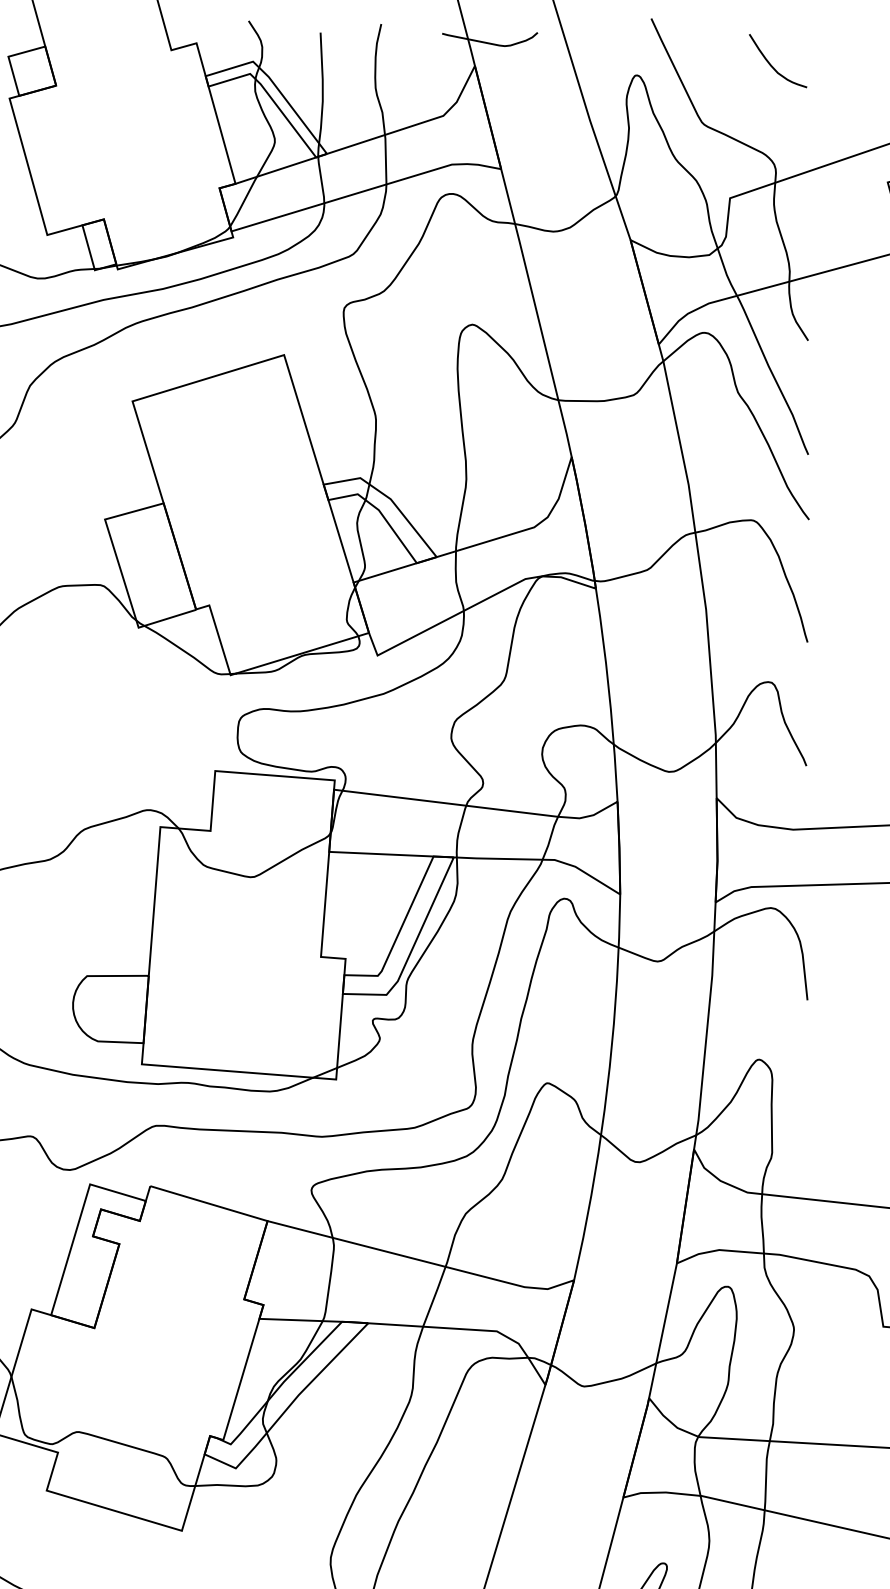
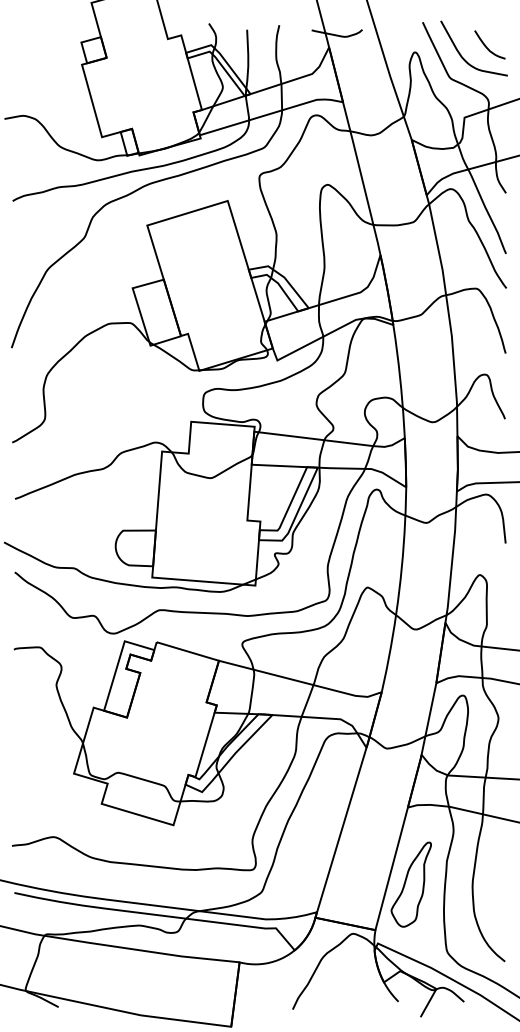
curve: (724, 79) -> (461, 54), added

